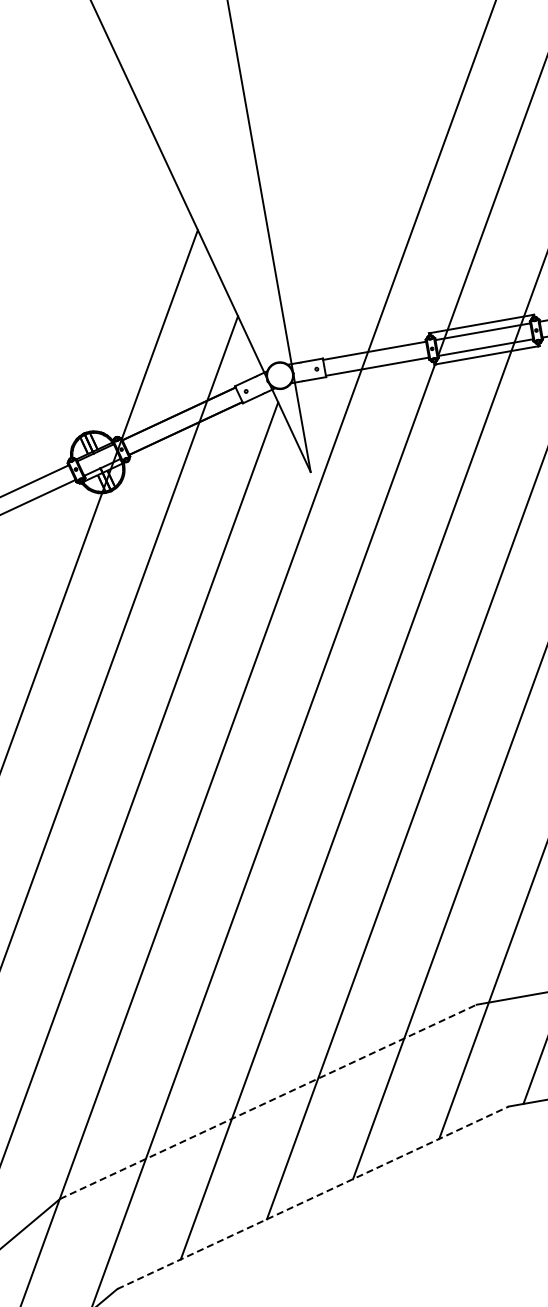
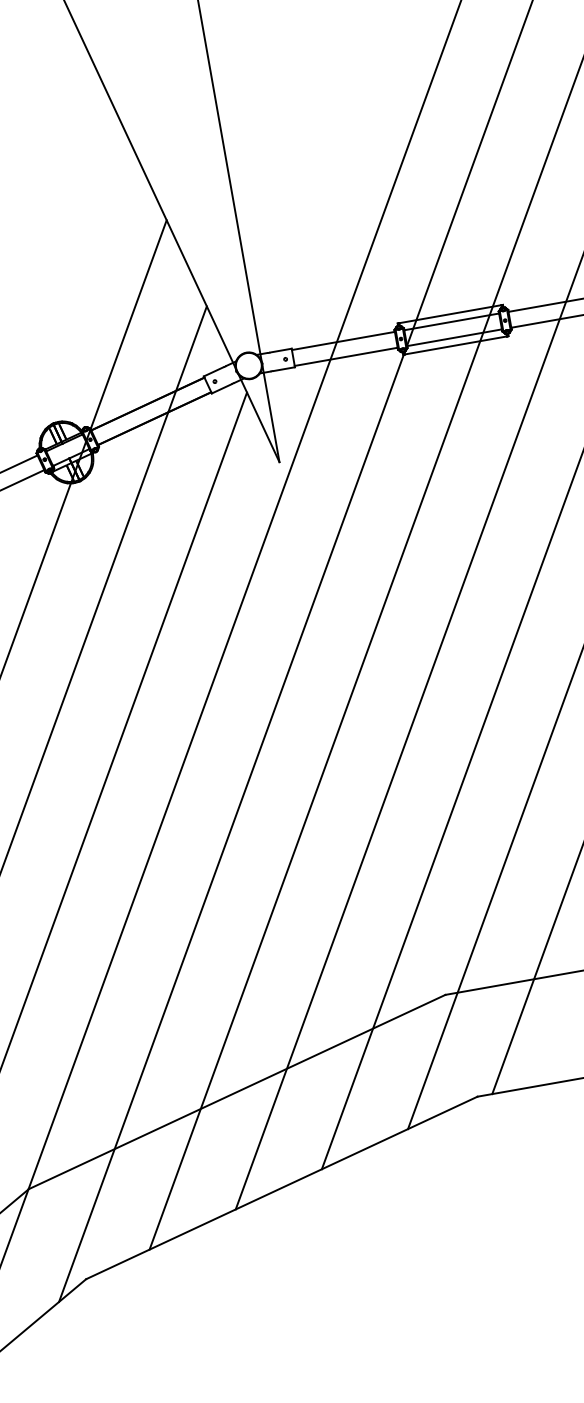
line: (268, 1102) -> (237, 1092), dashed -> solid
line: (312, 1197) -> (281, 1187), dashed -> solid

